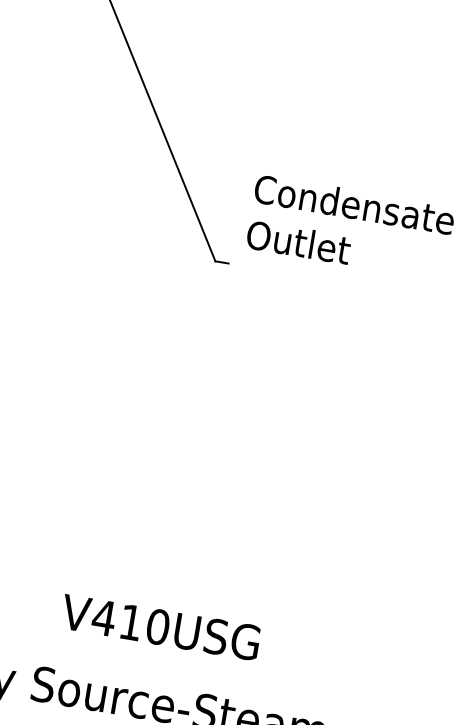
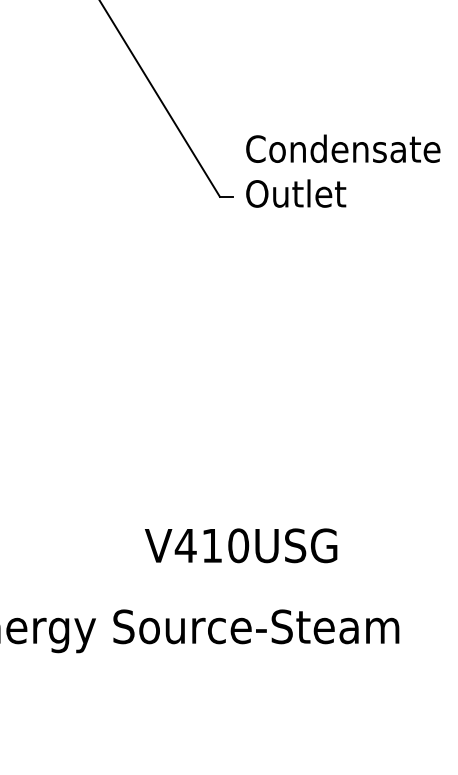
text: (351, 226) -> (343, 170), moved
text: (161, 627) -> (241, 545), moved

